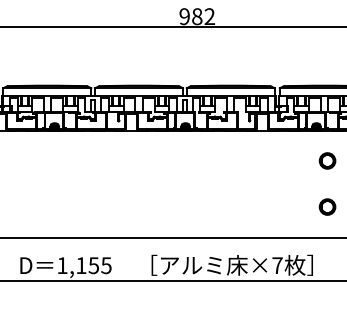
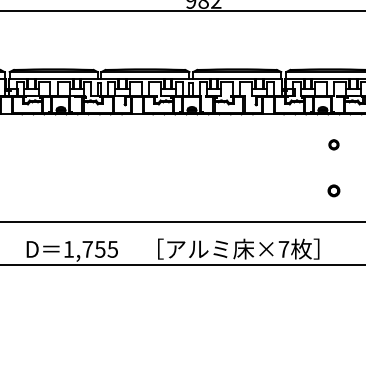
part: (327, 160) -> (333, 144), size x0.6
part: (327, 206) -> (333, 190), size x0.7
text: (81, 265) -> (87, 249), 1,155 -> 1,755

